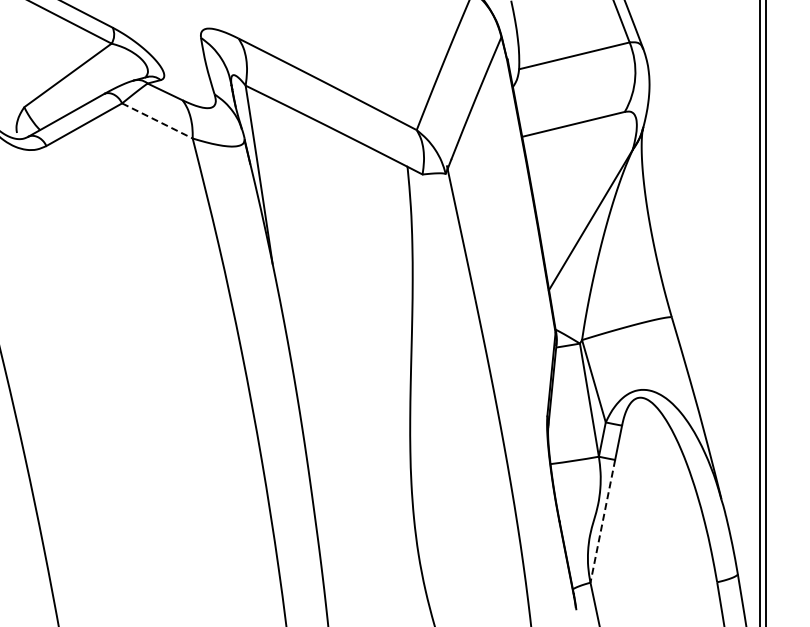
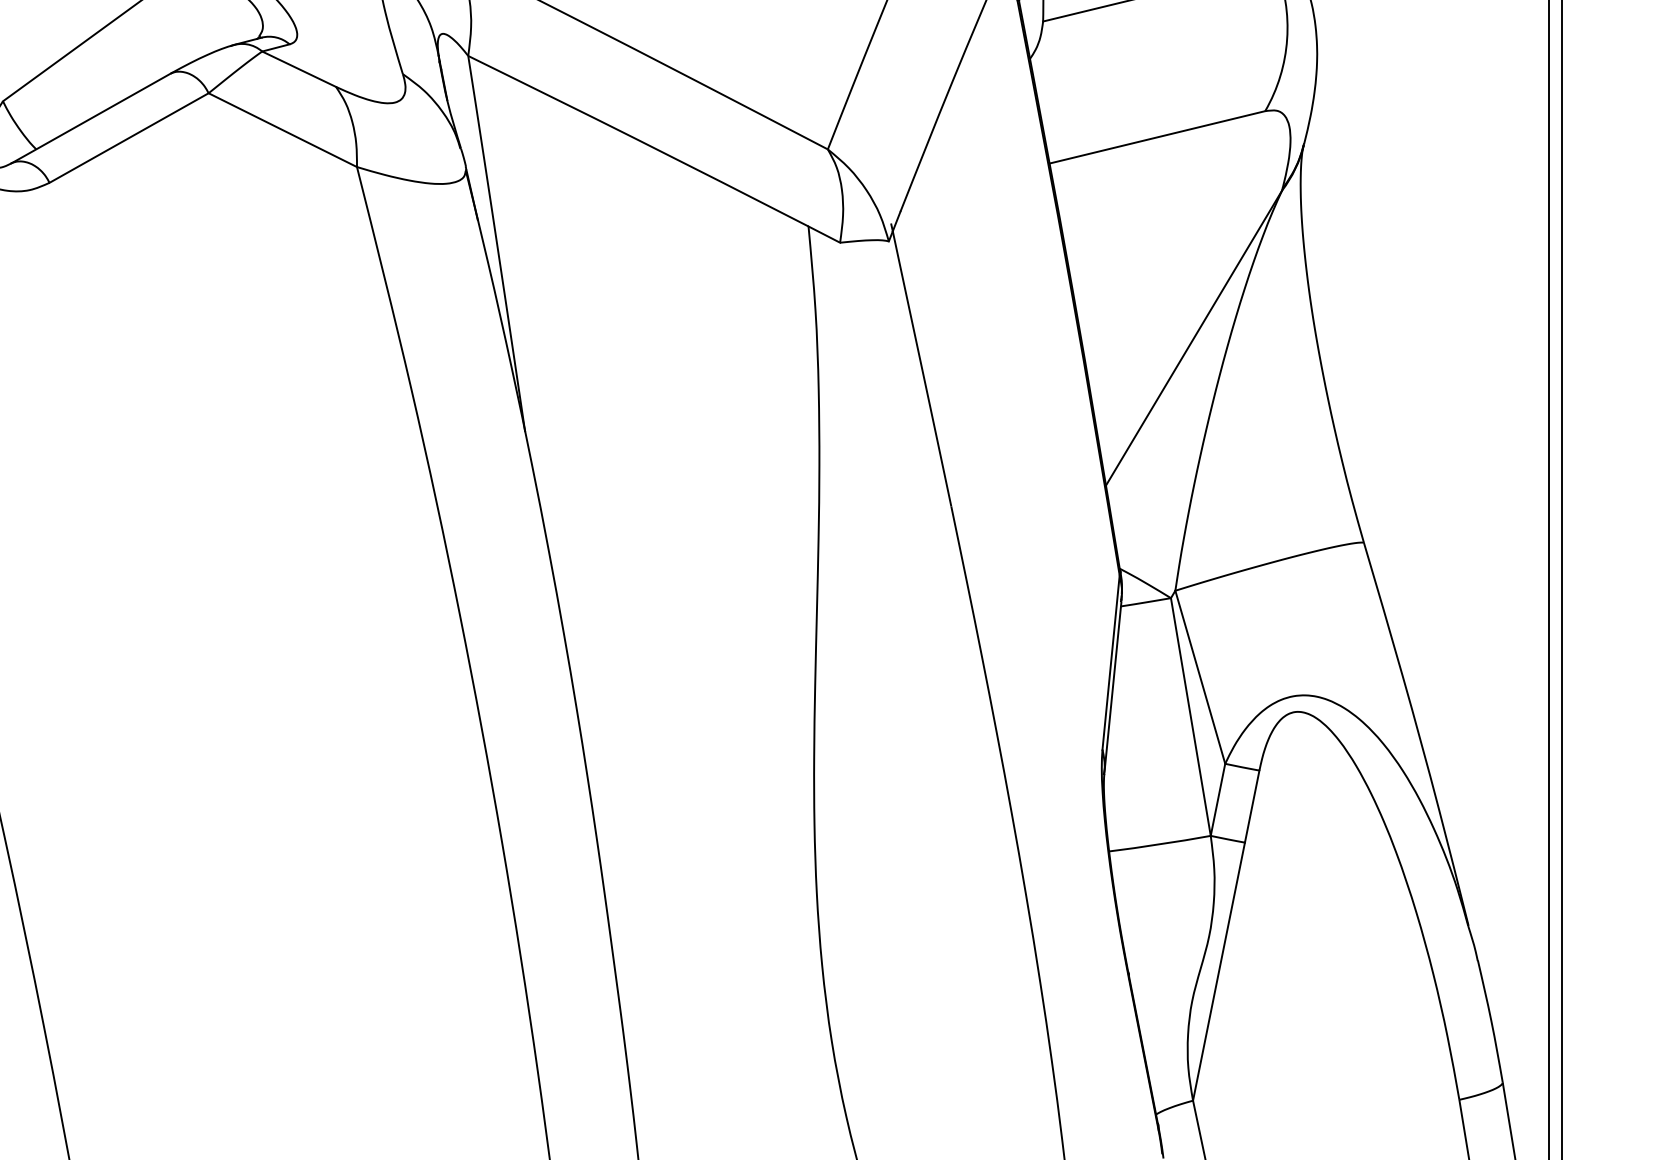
line: (157, 121) -> (282, 131), dashed -> solid
line: (602, 521) -> (1218, 972), dashed -> solid

